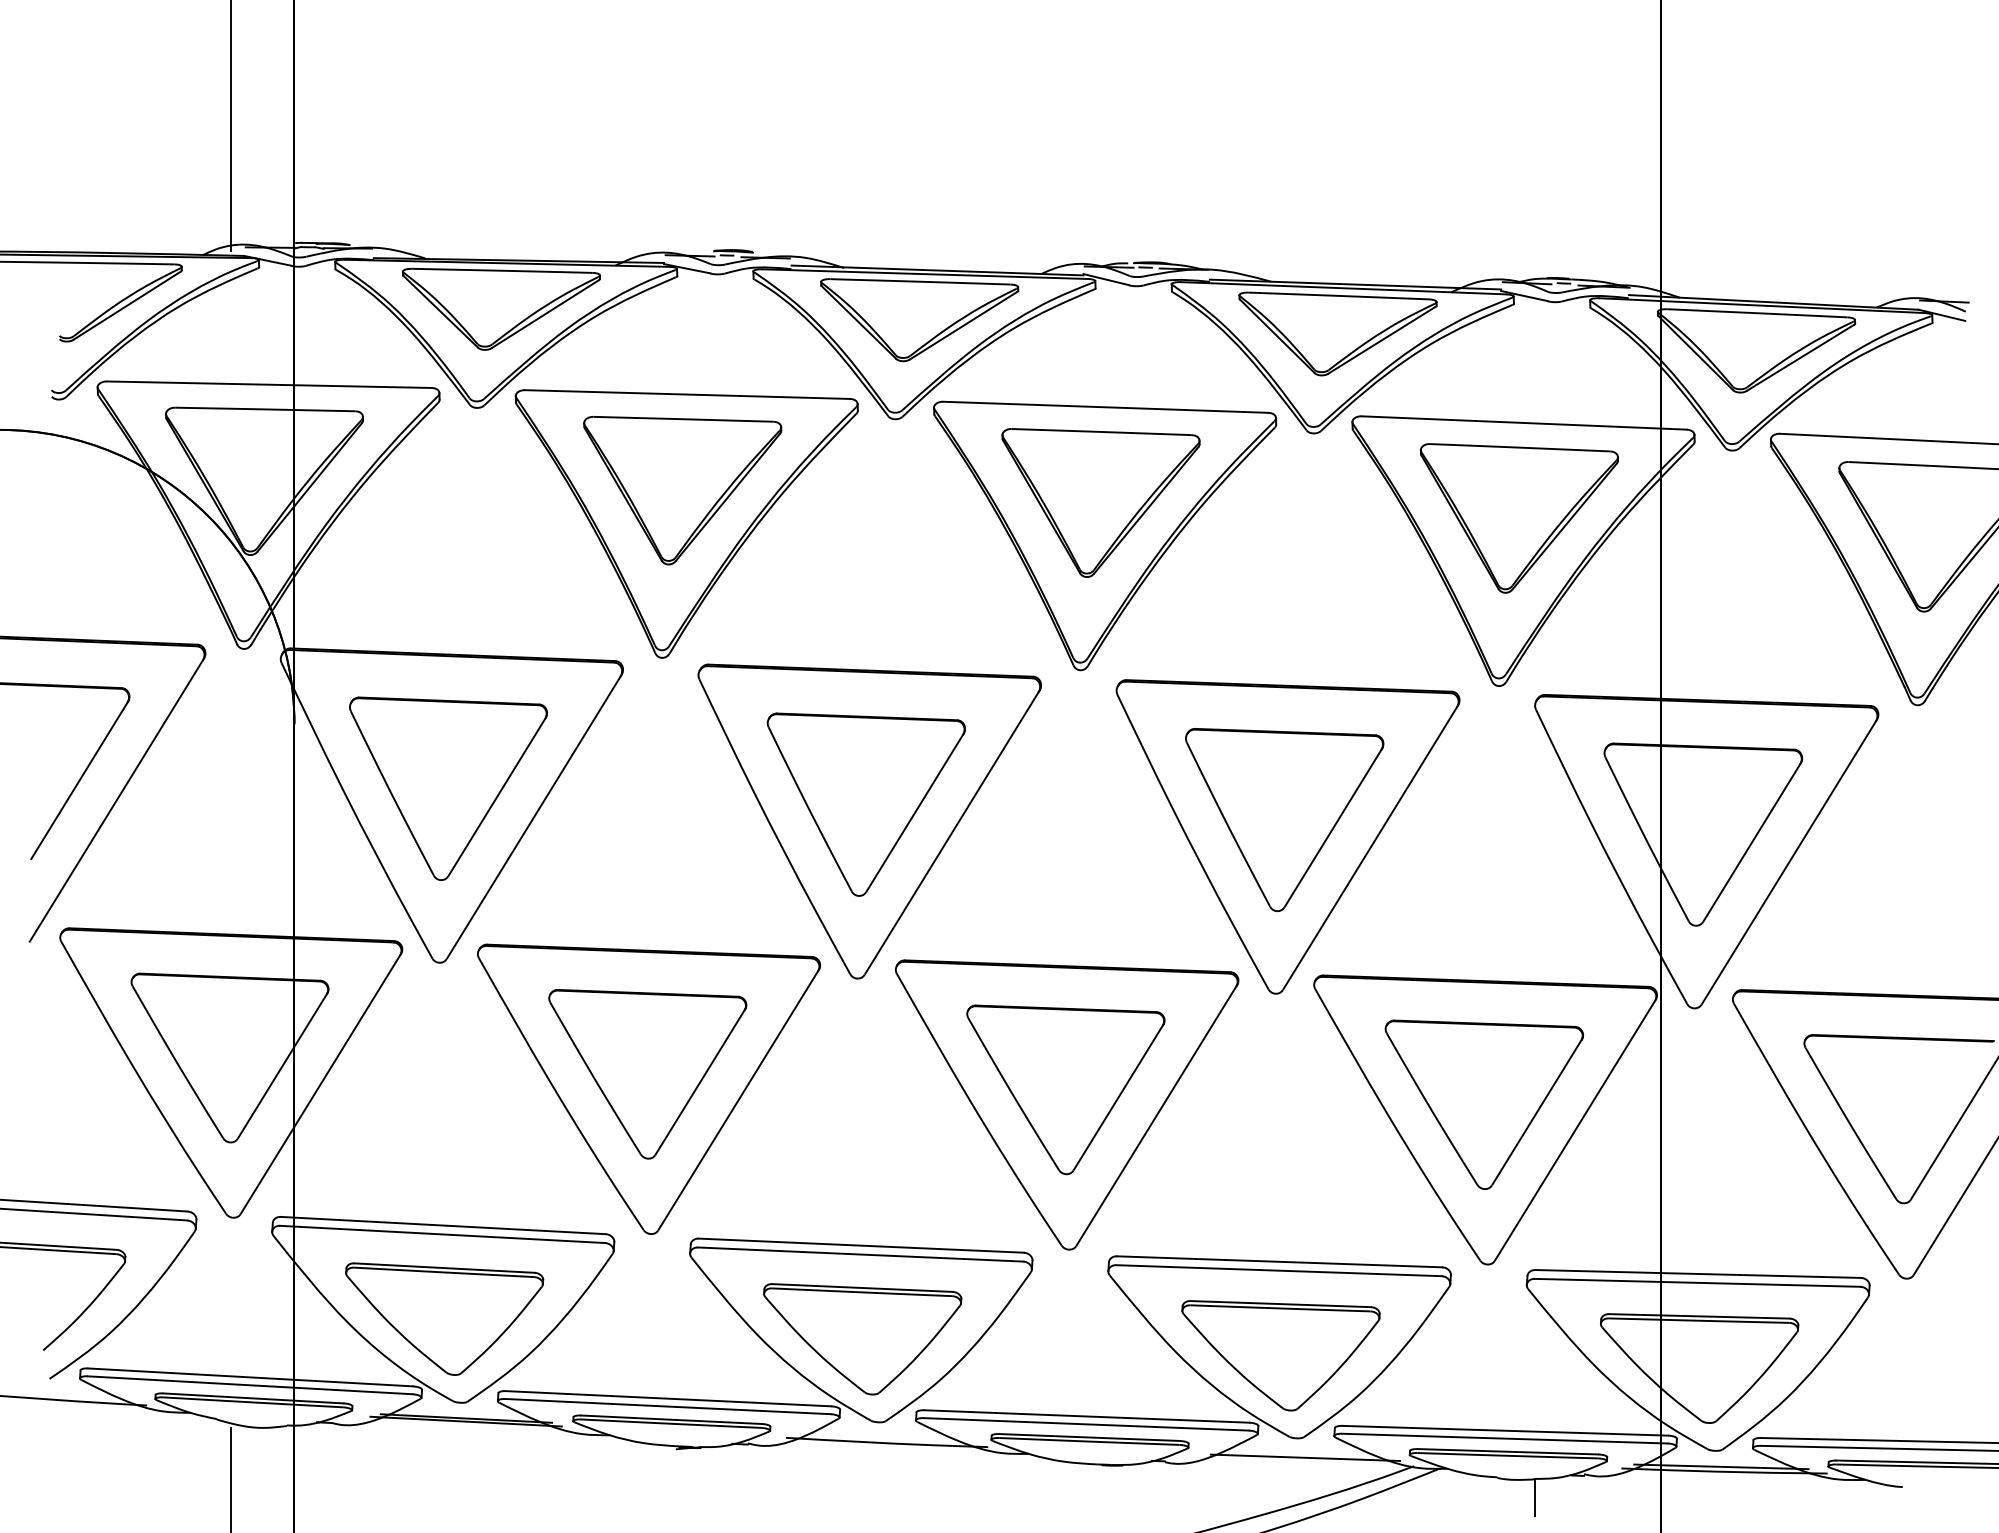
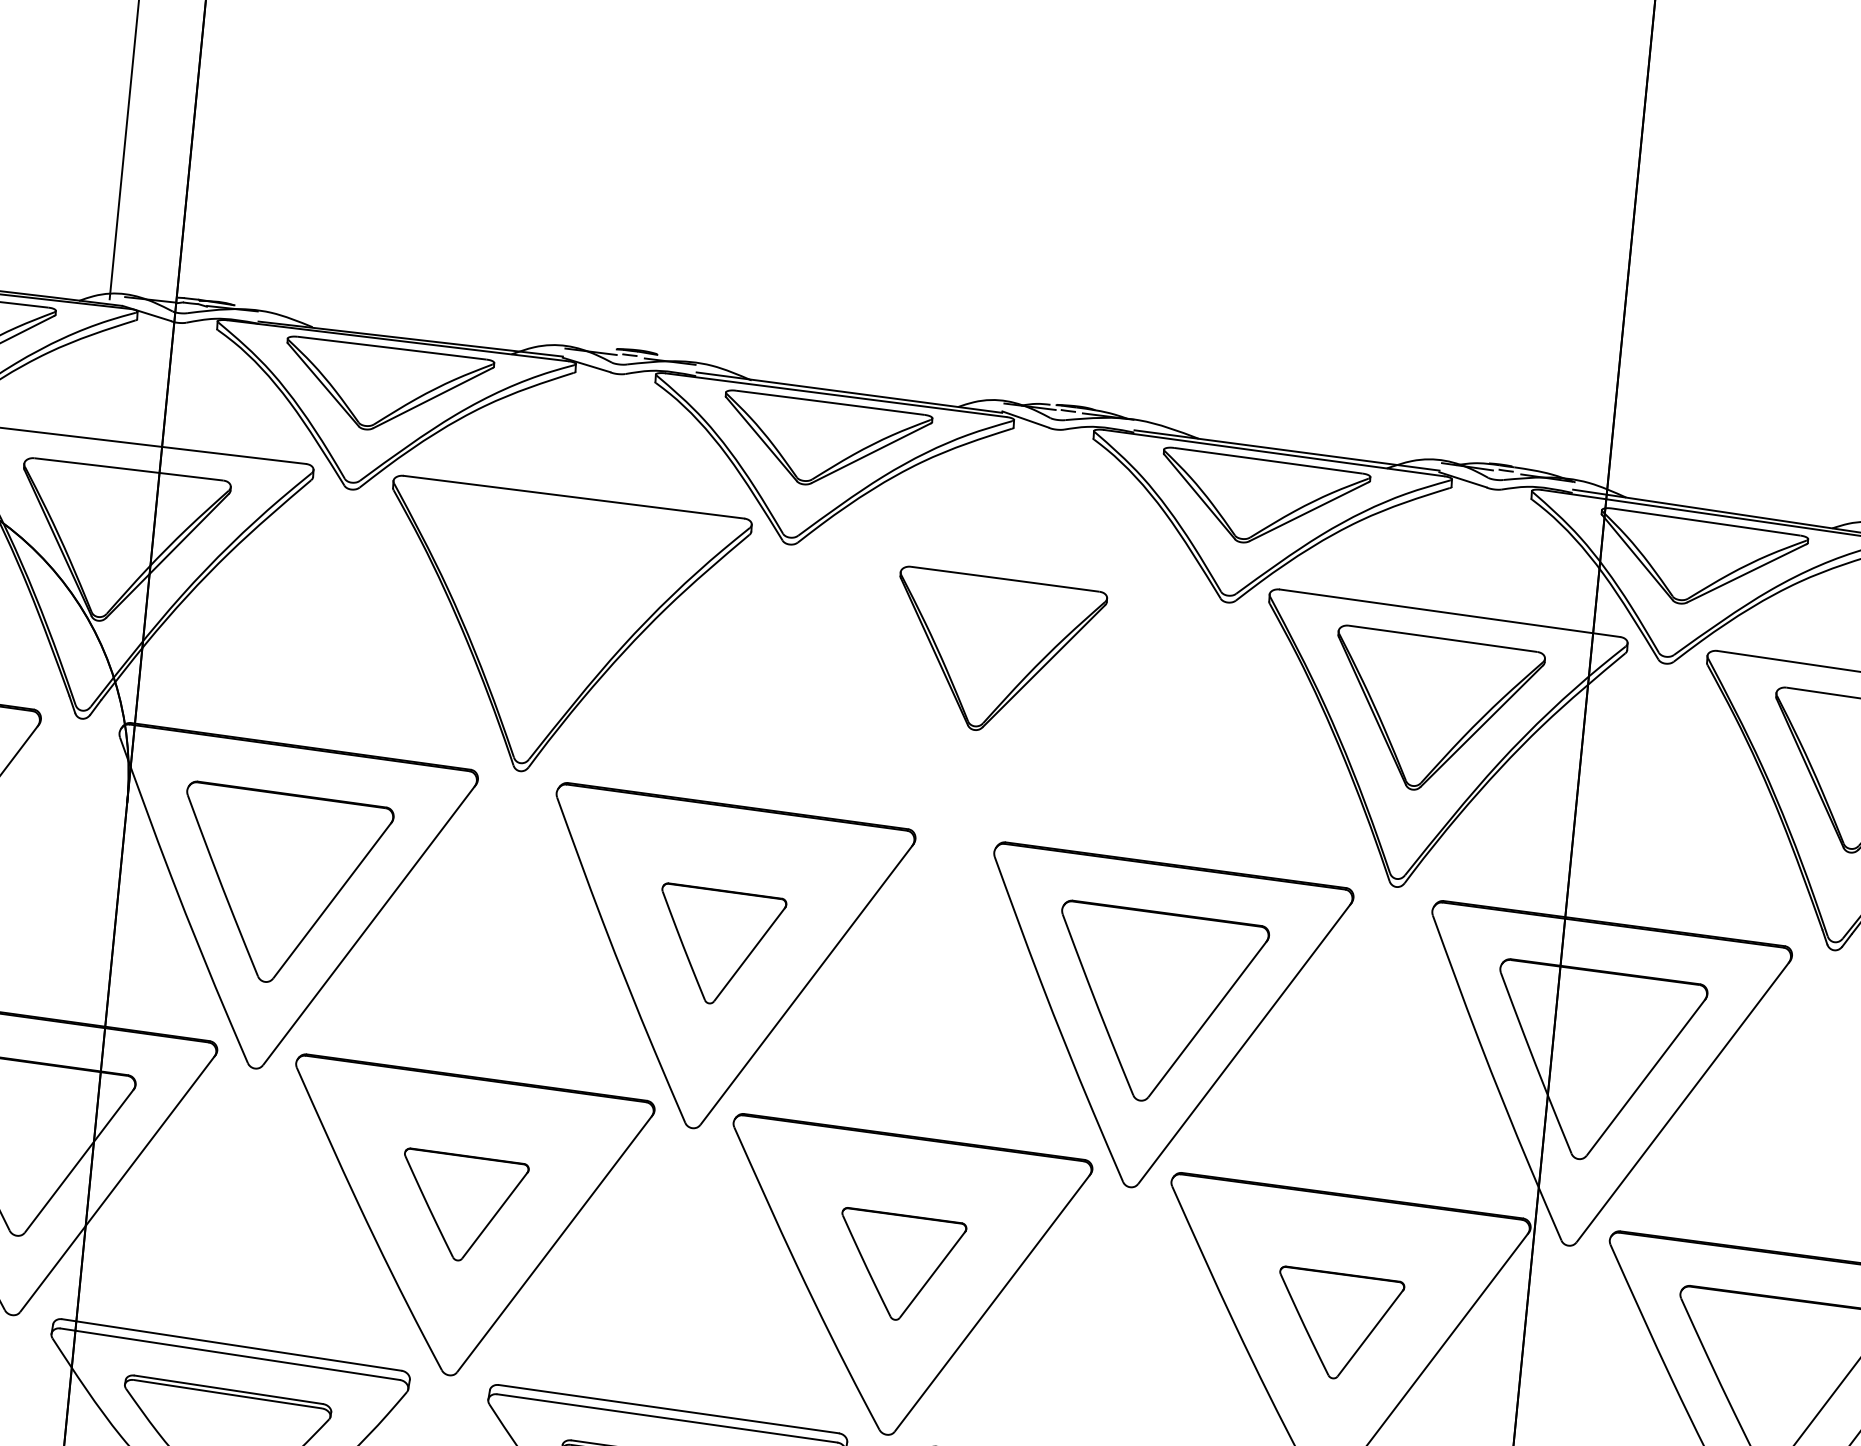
part: (682, 490) -> (558, 597), removed
part: (1105, 535) -> (998, 688), removed
part: (865, 804) -> (718, 946), size x0.6
part: (647, 1074) -> (461, 1207), size x0.6
part: (1065, 1089) -> (899, 1266), size x0.6
part: (1483, 1104) -> (1337, 1324), size x0.6

